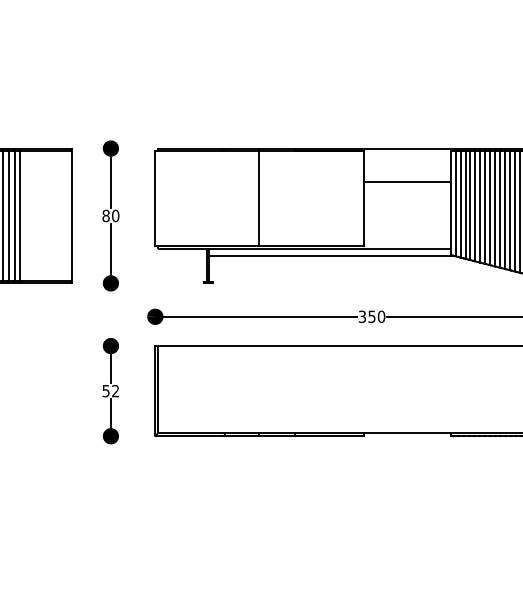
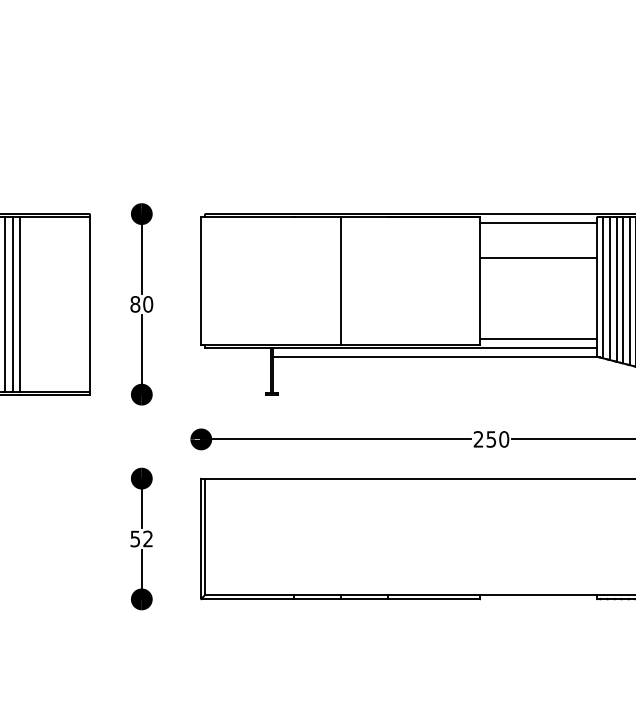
line: (406, 155) -> (537, 223), added
line: (406, 242) -> (537, 339), added
text: (361, 317) -> (477, 440), 350 -> 250

